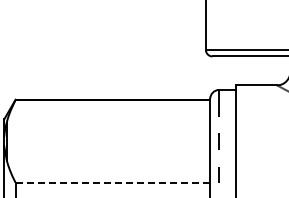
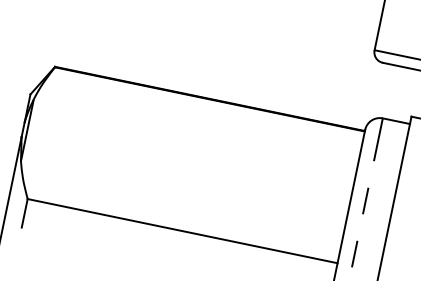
line: (112, 182) -> (182, 230), dashed -> solid

